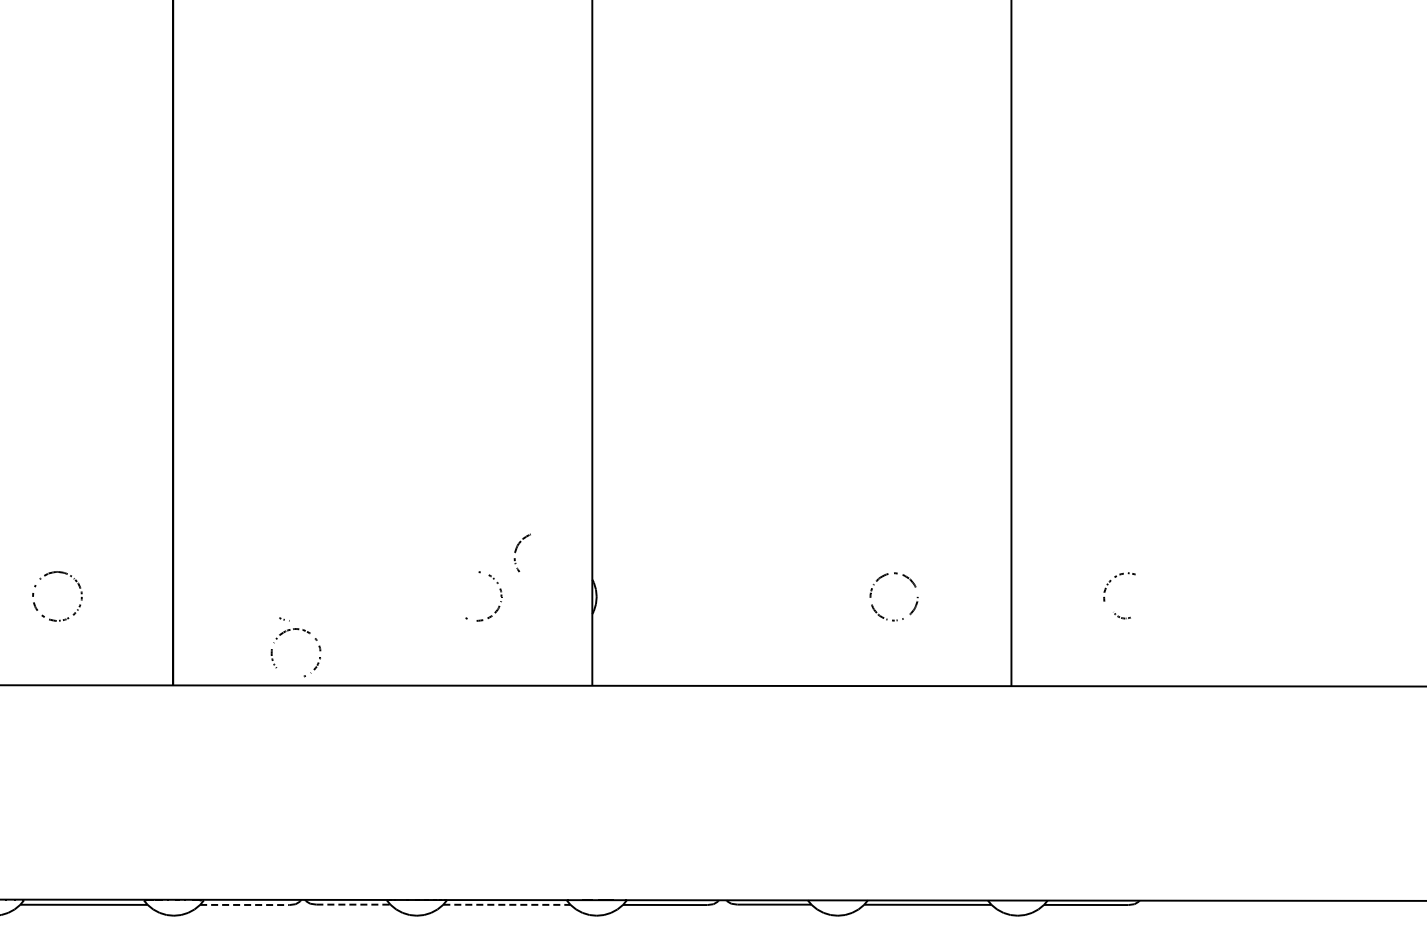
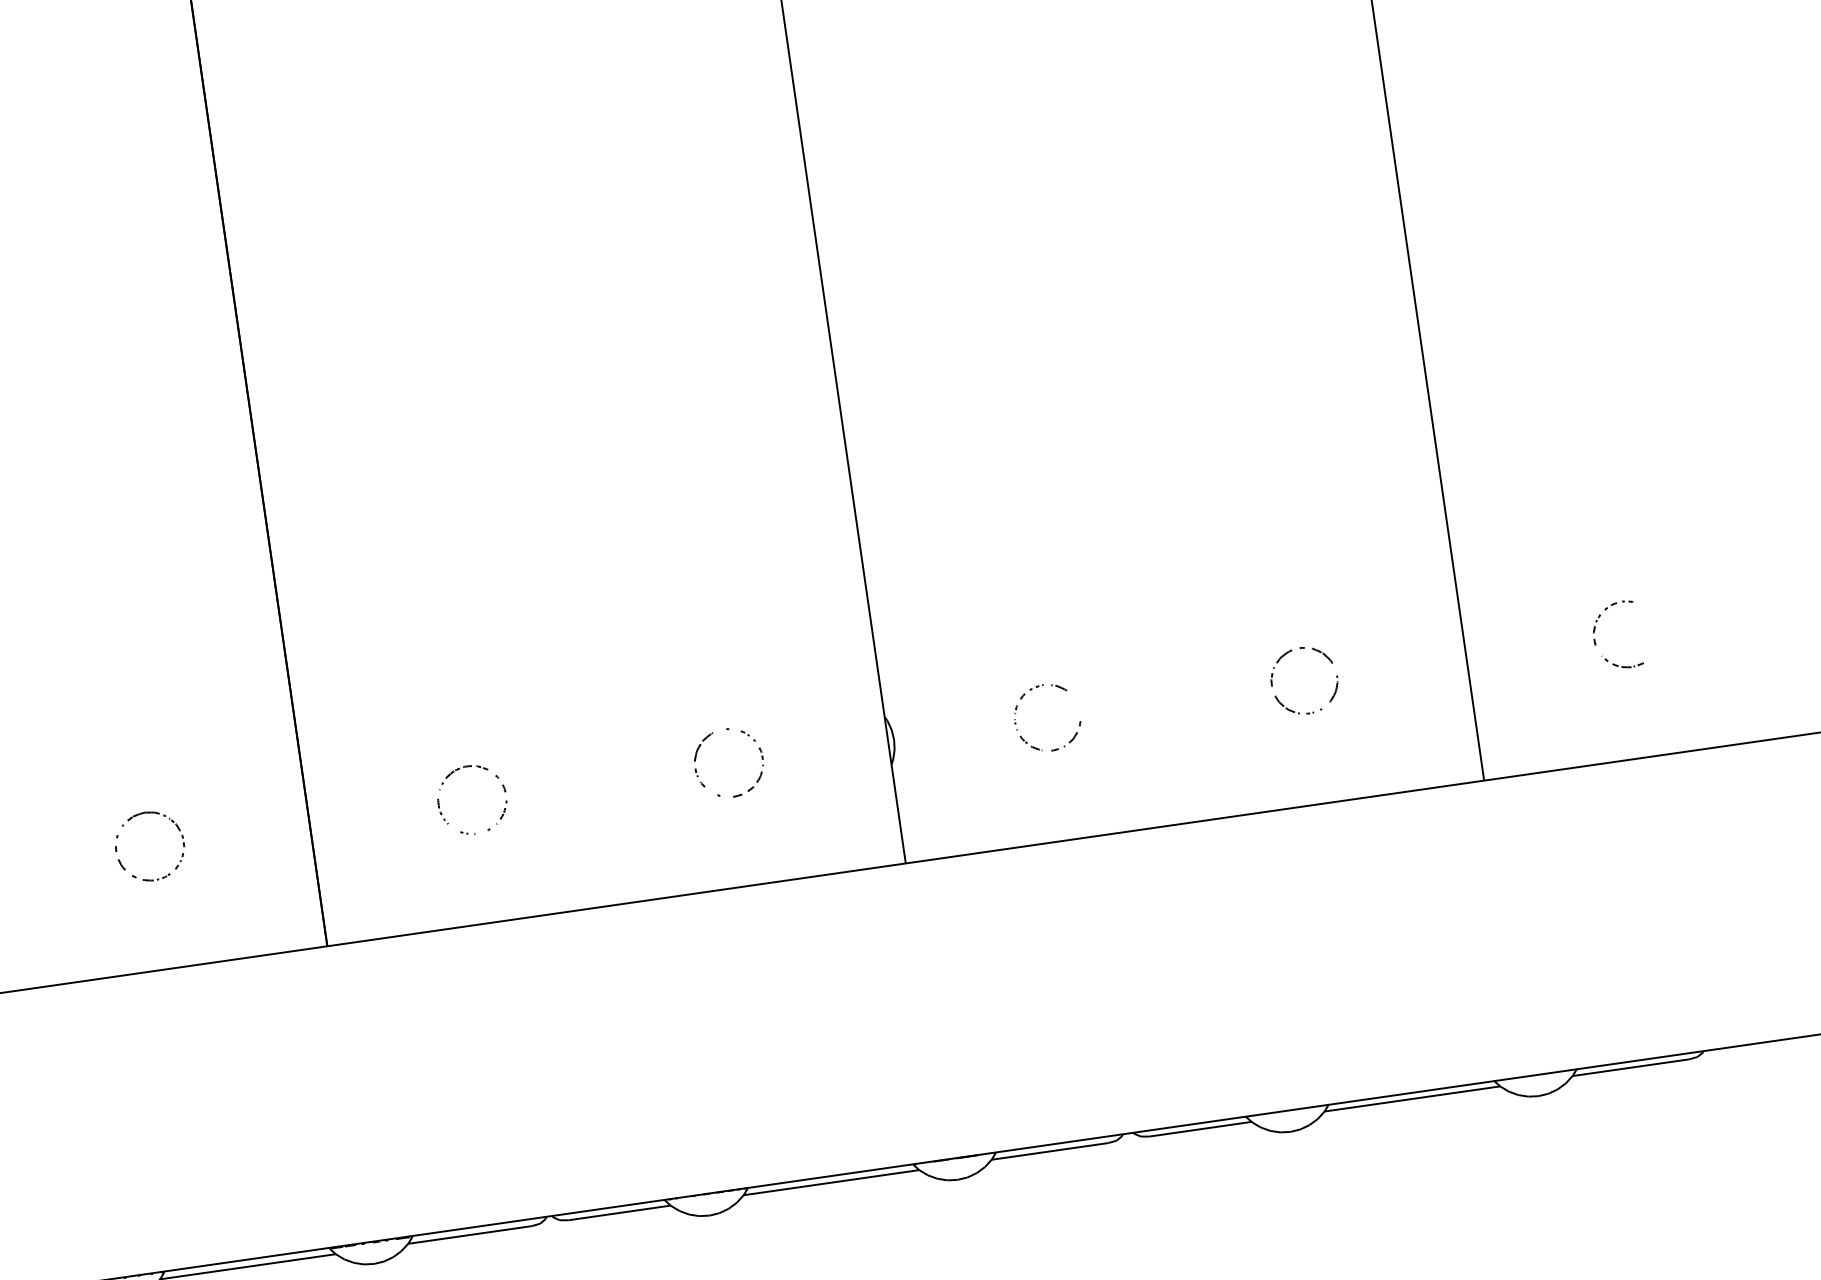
part: (521, 552) -> (703, 759), moved
part: (686, 590) -> (1016, 713), added
part: (1121, 615) -> (1621, 661), size x1.67
part: (281, 635) -> (448, 778), moved
line: (244, 904) -> (469, 1234), dashed -> solid
line: (353, 904) -> (619, 1212), dashed -> solid
line: (506, 904) -> (830, 1182), dashed -> solid

